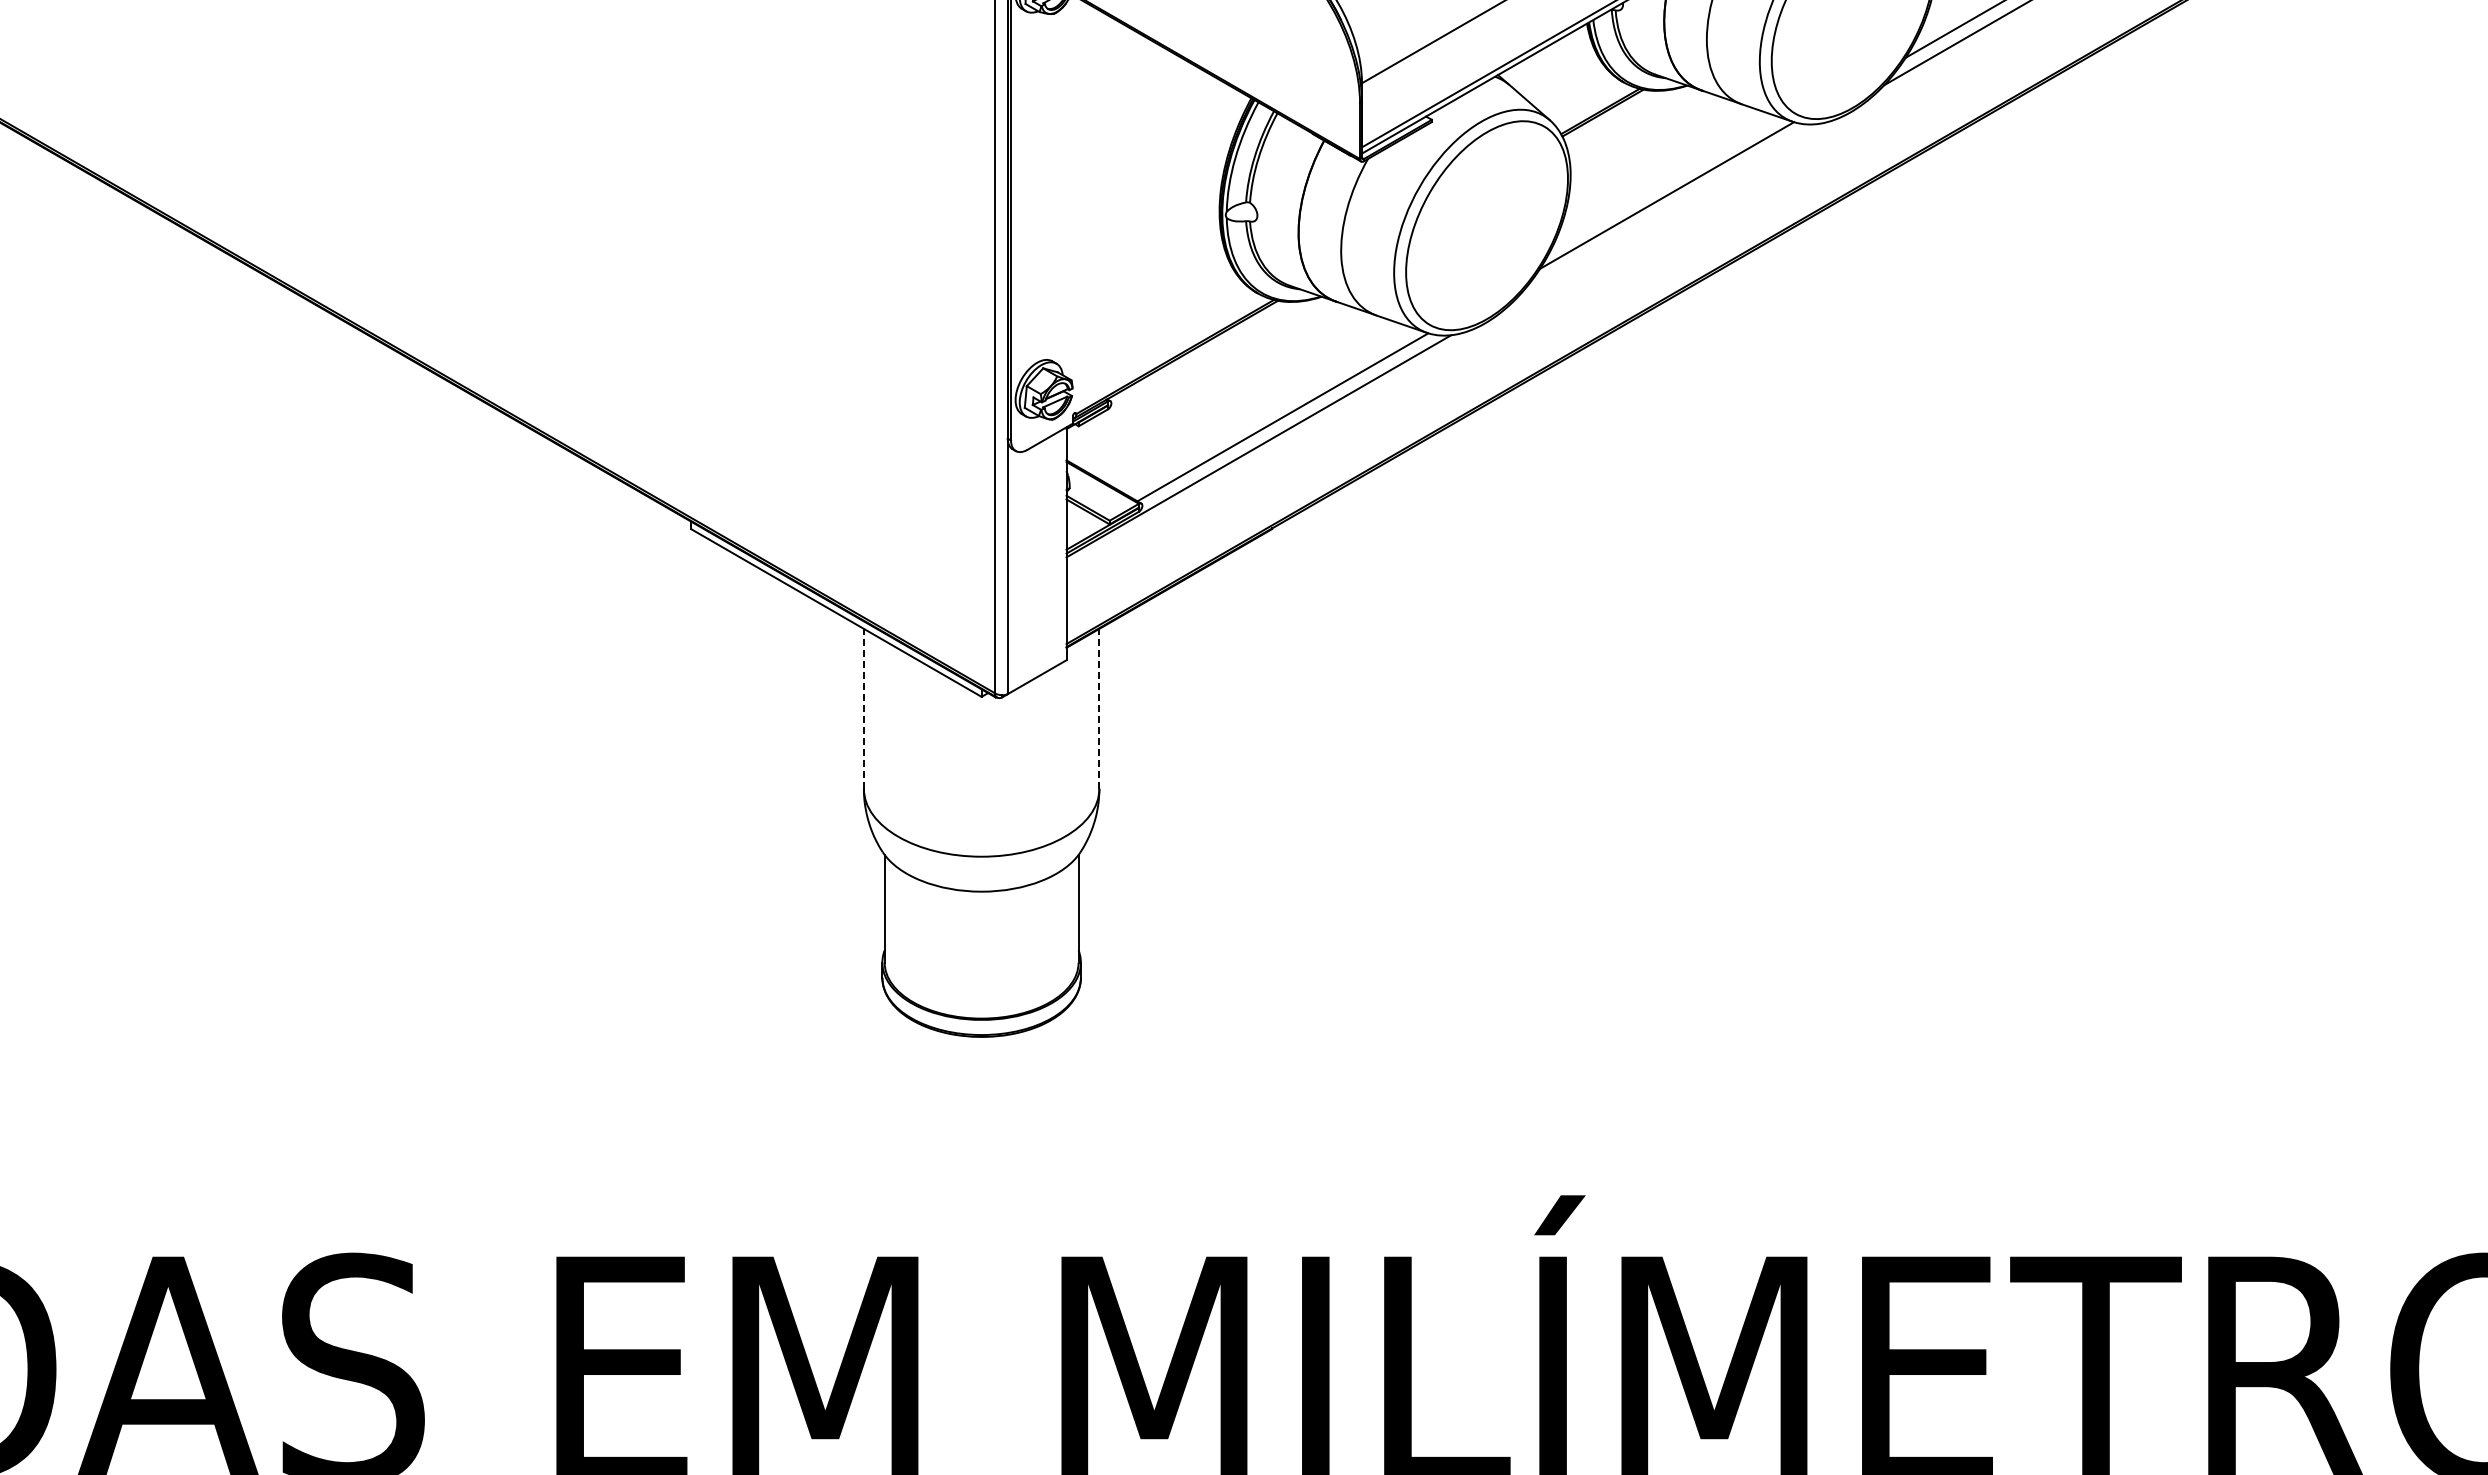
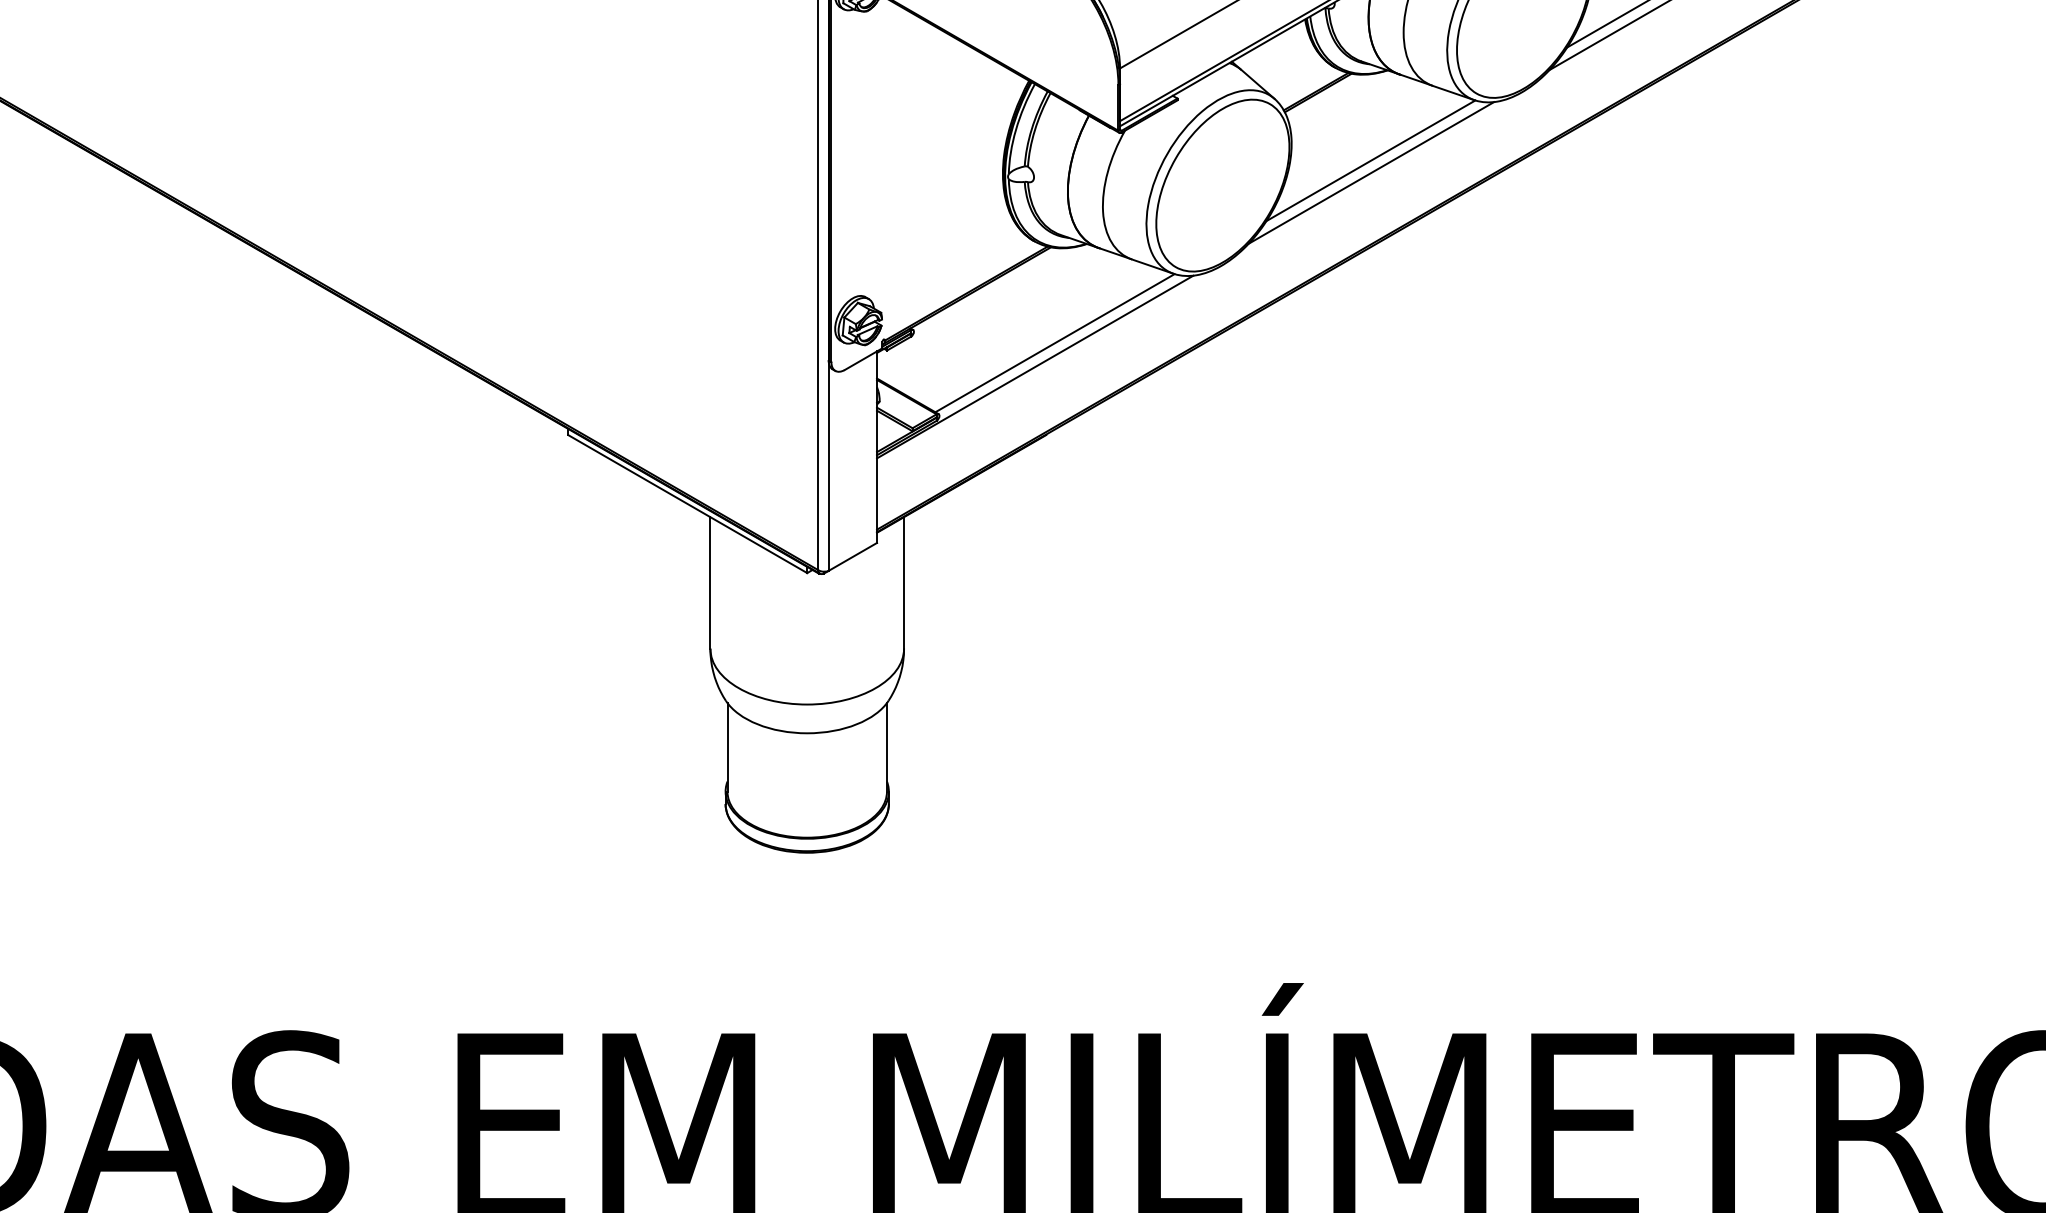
line: (1667, 210) -> (1371, 173), added
line: (863, 708) -> (710, 582), dashed -> solid
line: (1099, 708) -> (904, 582), dashed -> solid

